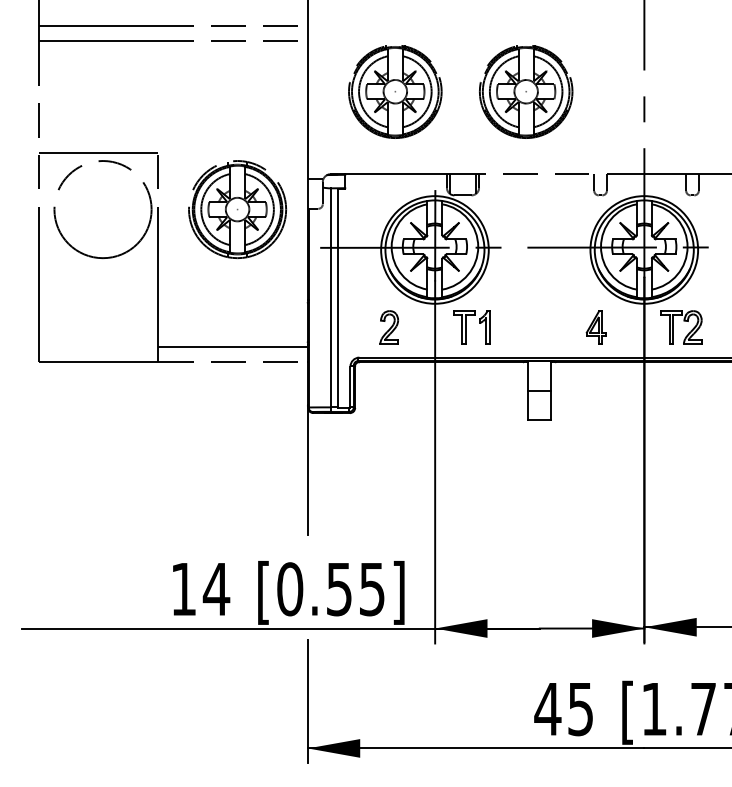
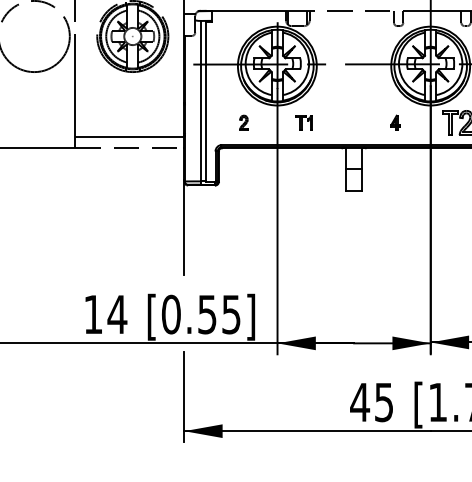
part: (388, 327) -> (243, 122), size x0.6
part: (471, 327) -> (304, 122), size x0.6
part: (595, 327) -> (394, 122), size x0.6

